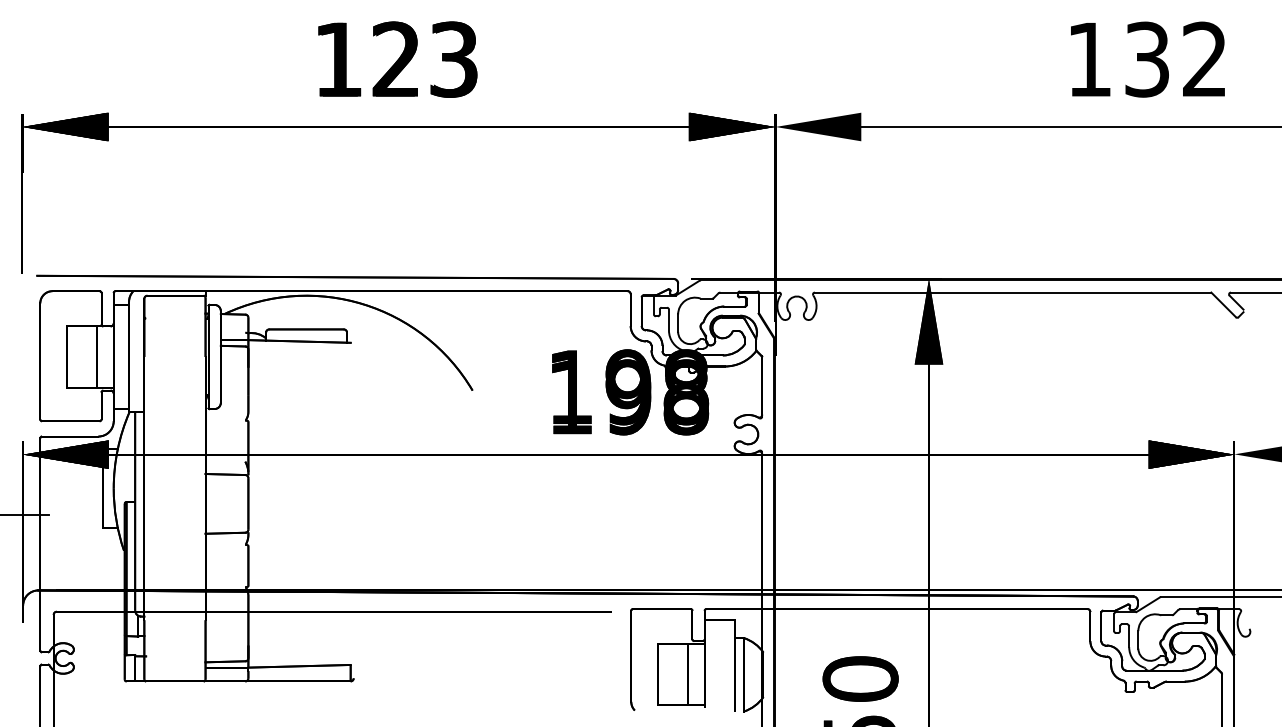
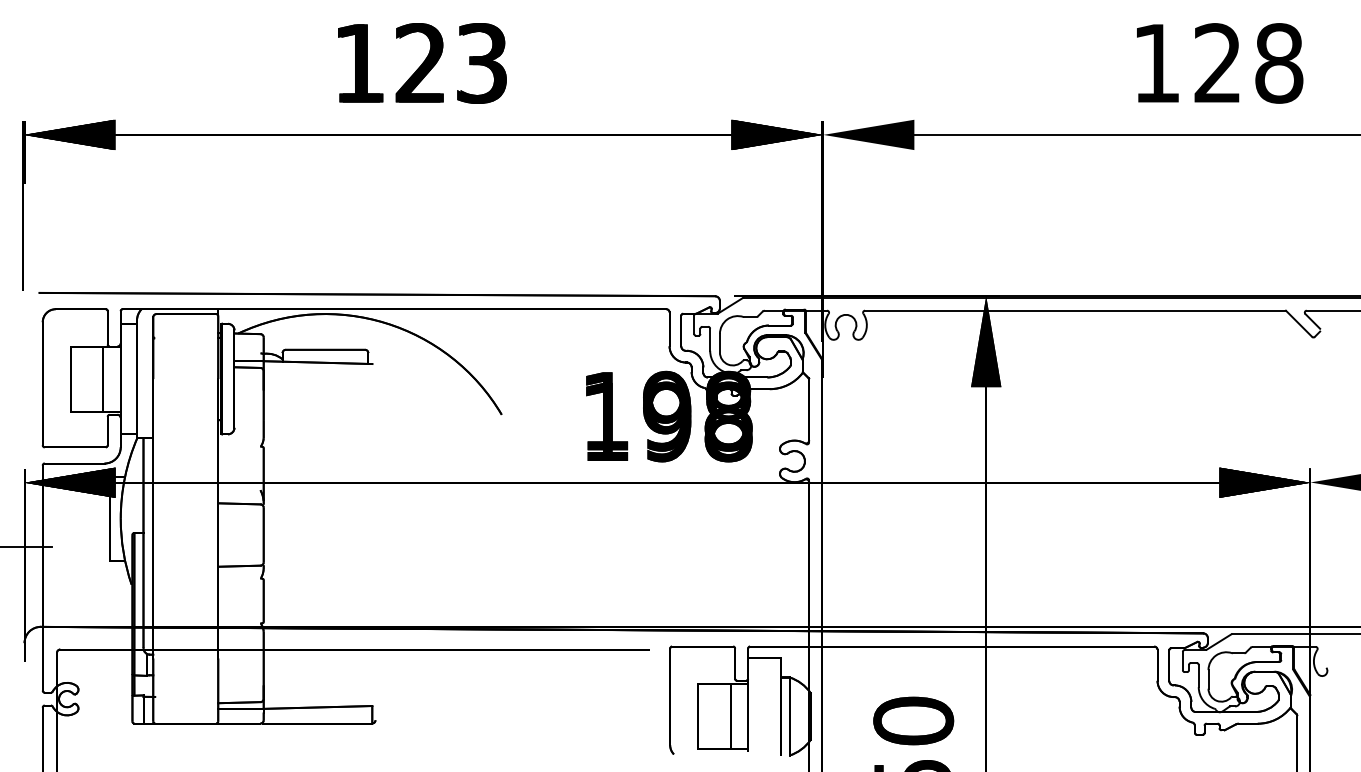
text: (1176, 59) -> (1248, 63), 132 -> 128

